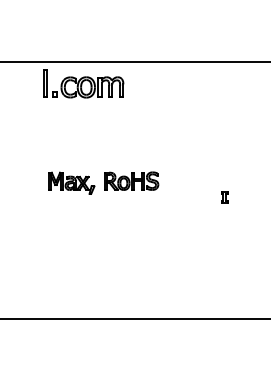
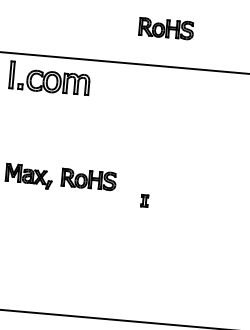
part: (195, 23) -> (166, 28), added
part: (224, 197) -> (144, 200), moved

